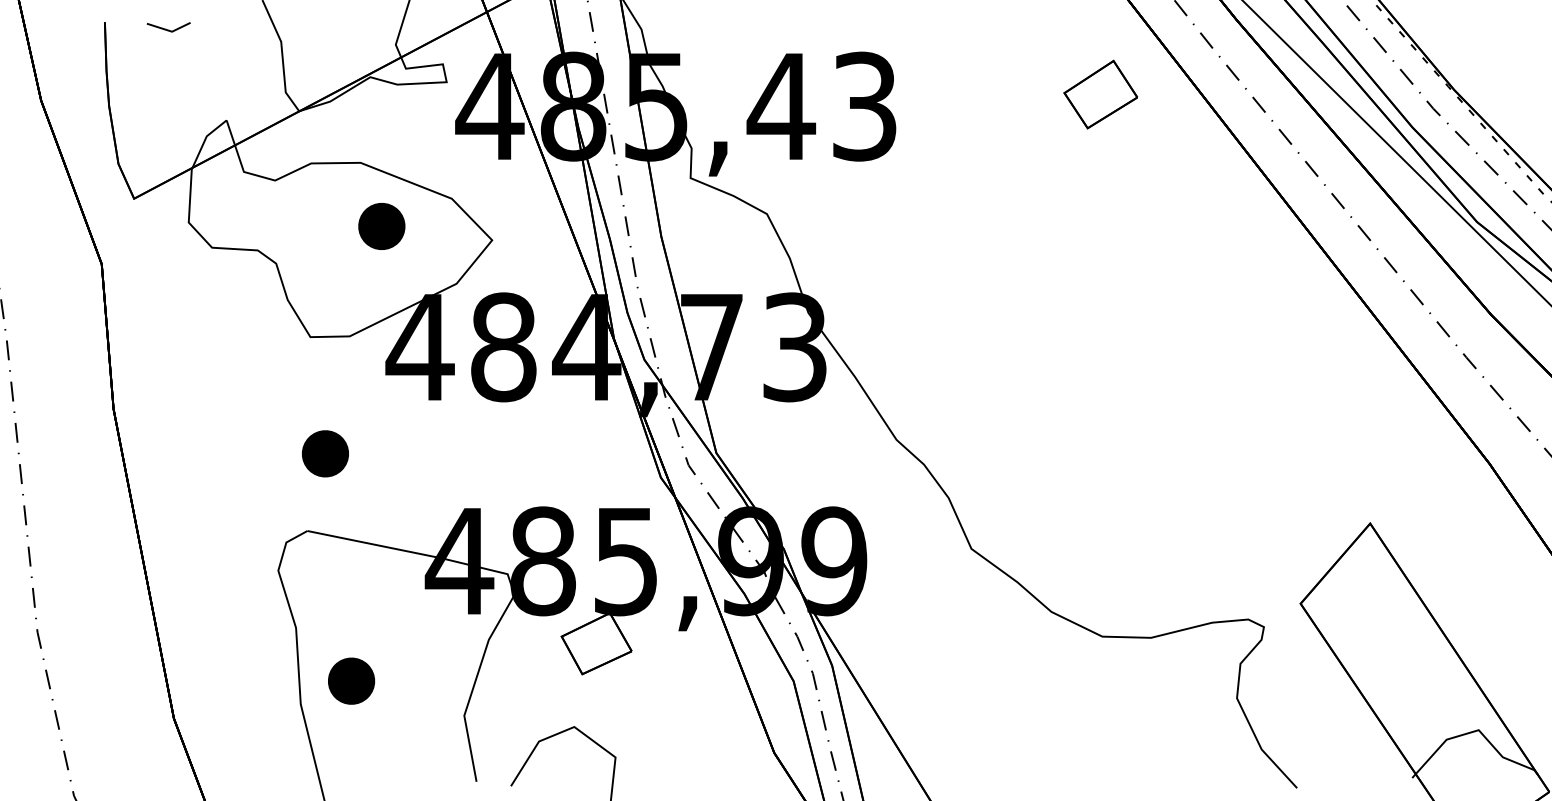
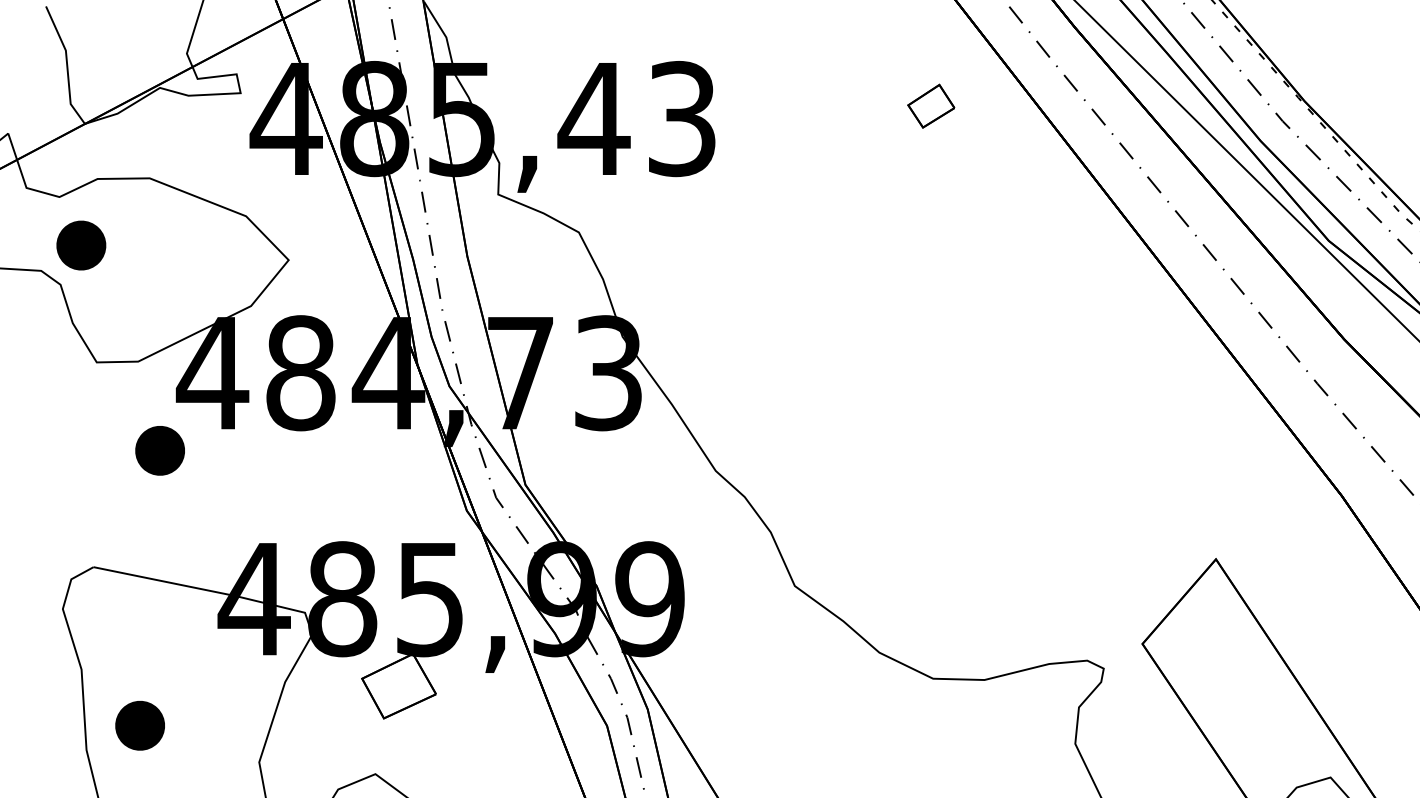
part: (1100, 94) -> (931, 106), size x0.6
part: (381, 226) -> (80, 245), moved
part: (325, 453) -> (160, 450), moved

